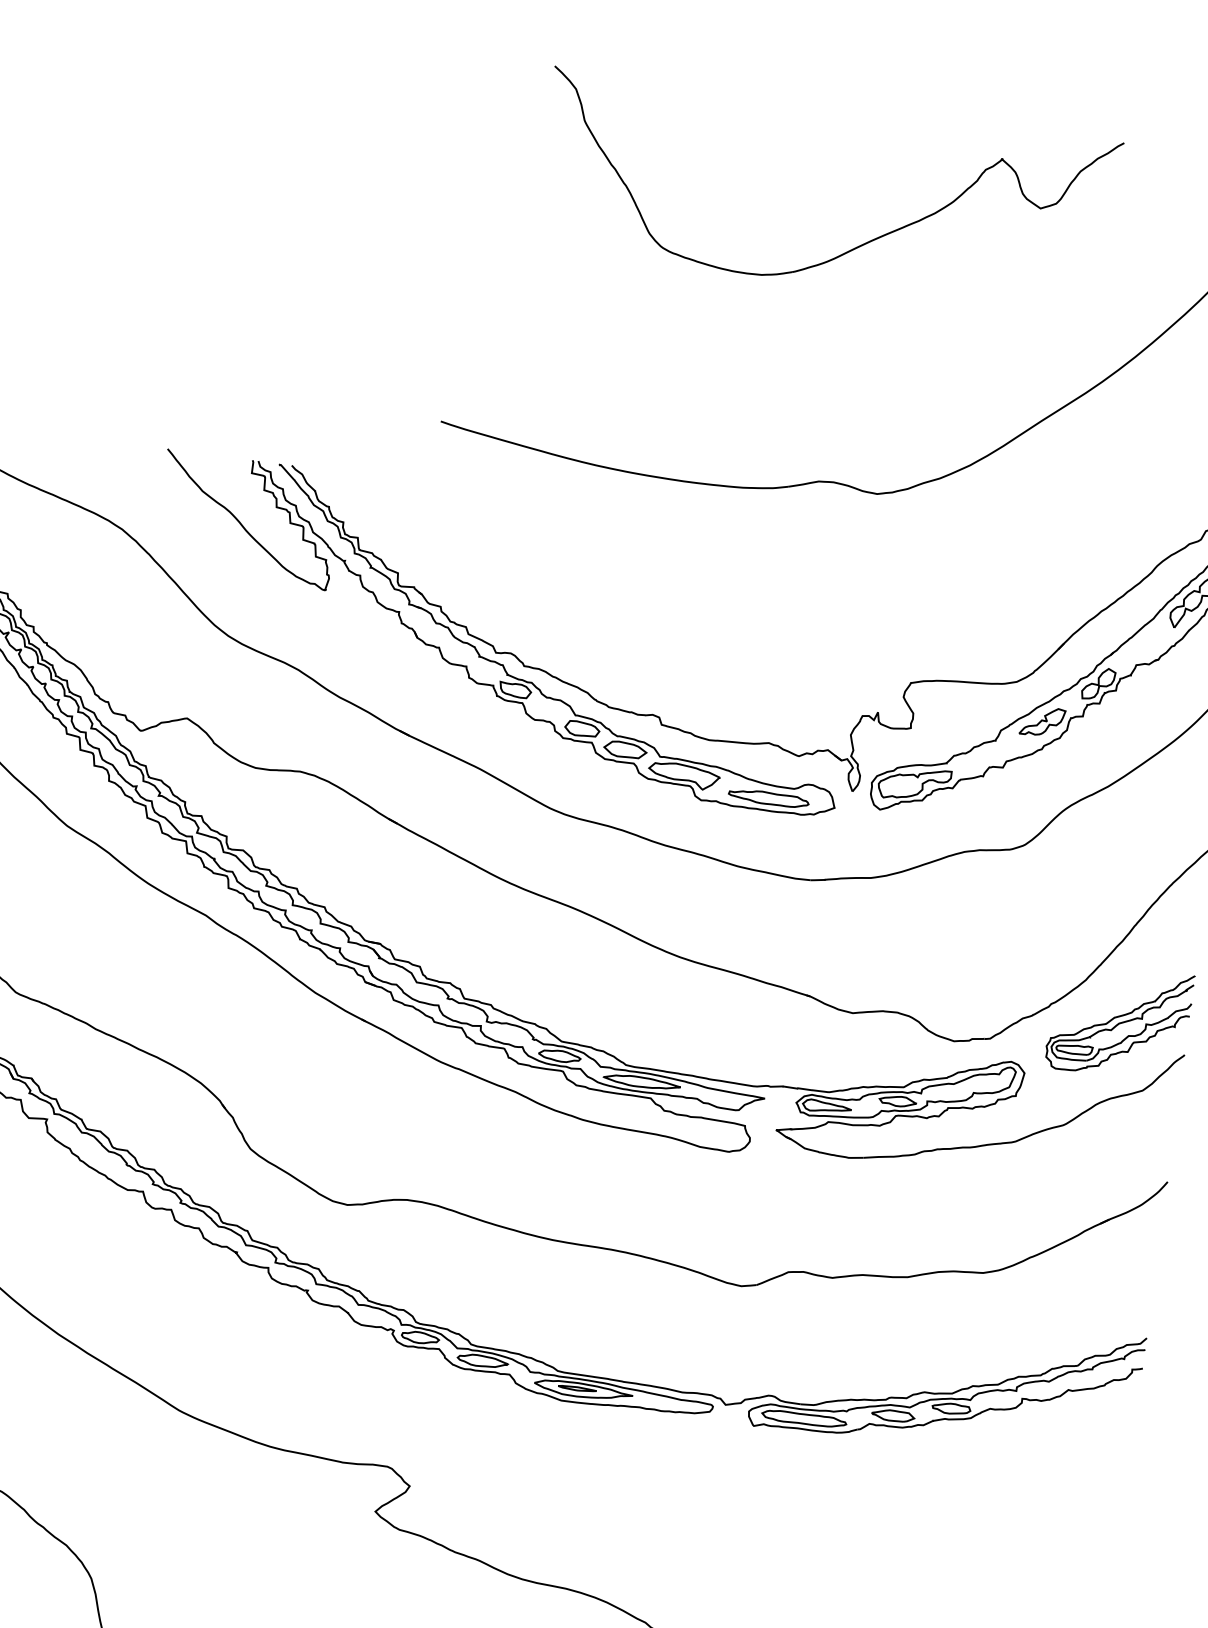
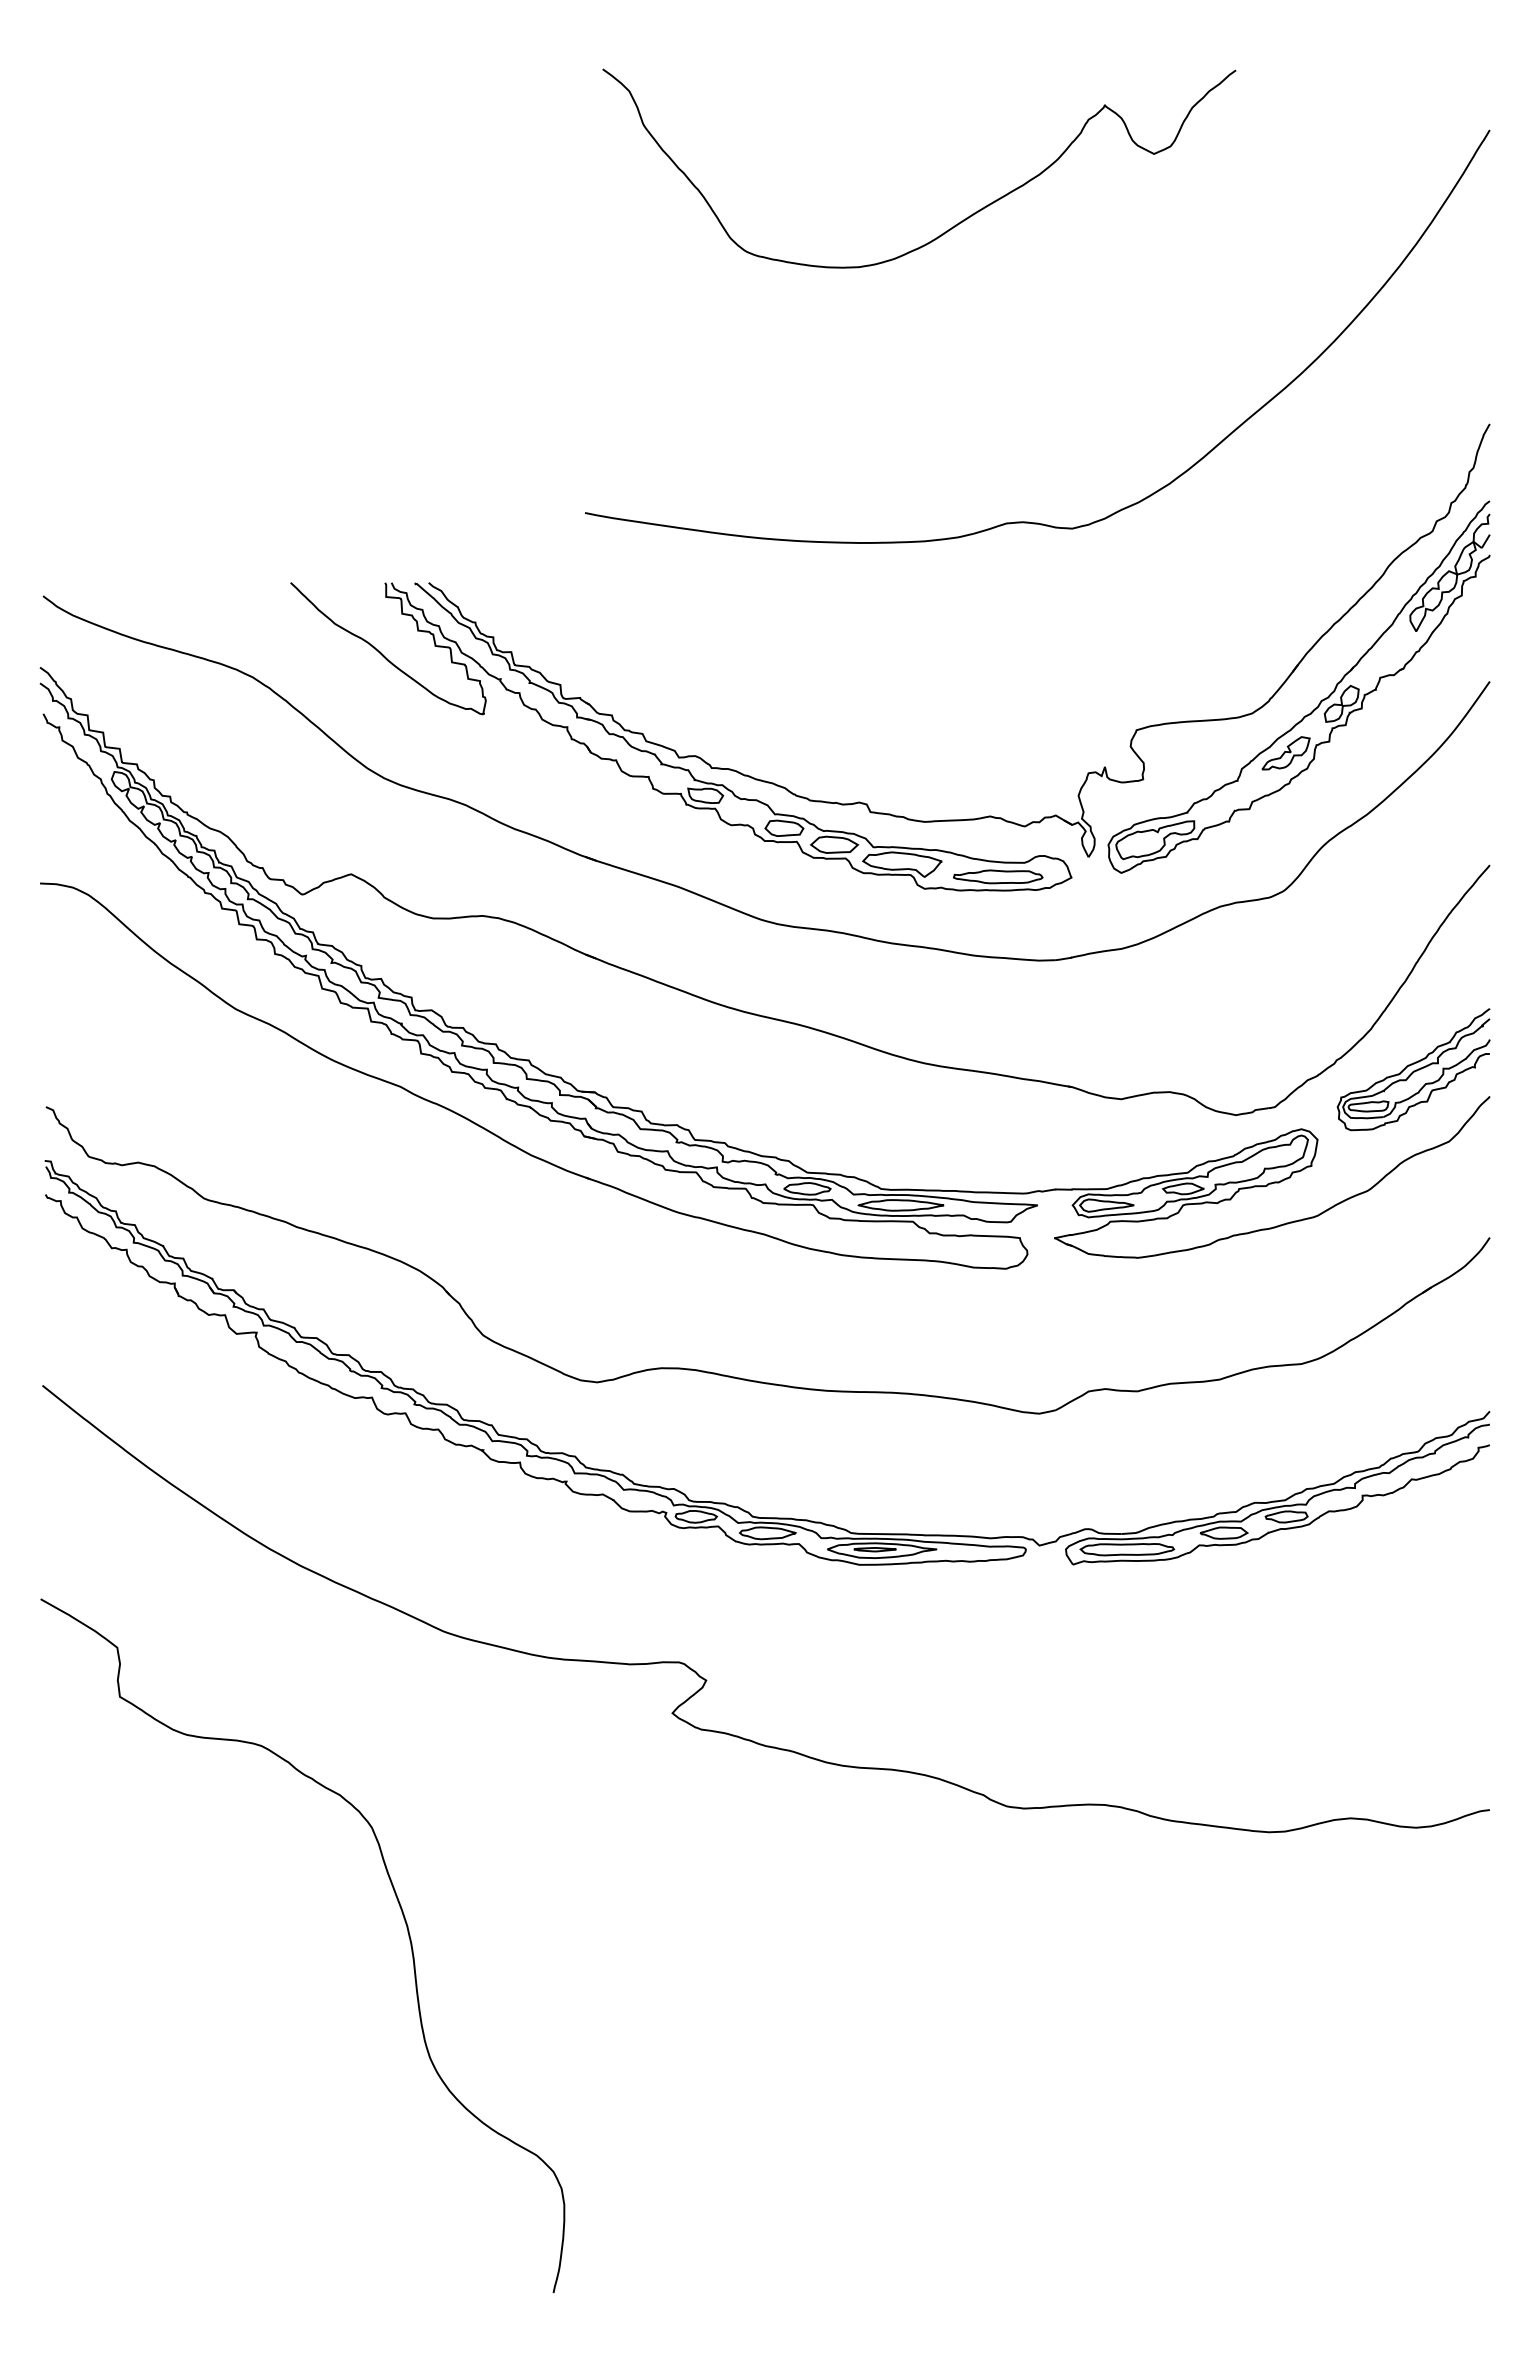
part: (853, 248) -> (955, 224), moved

